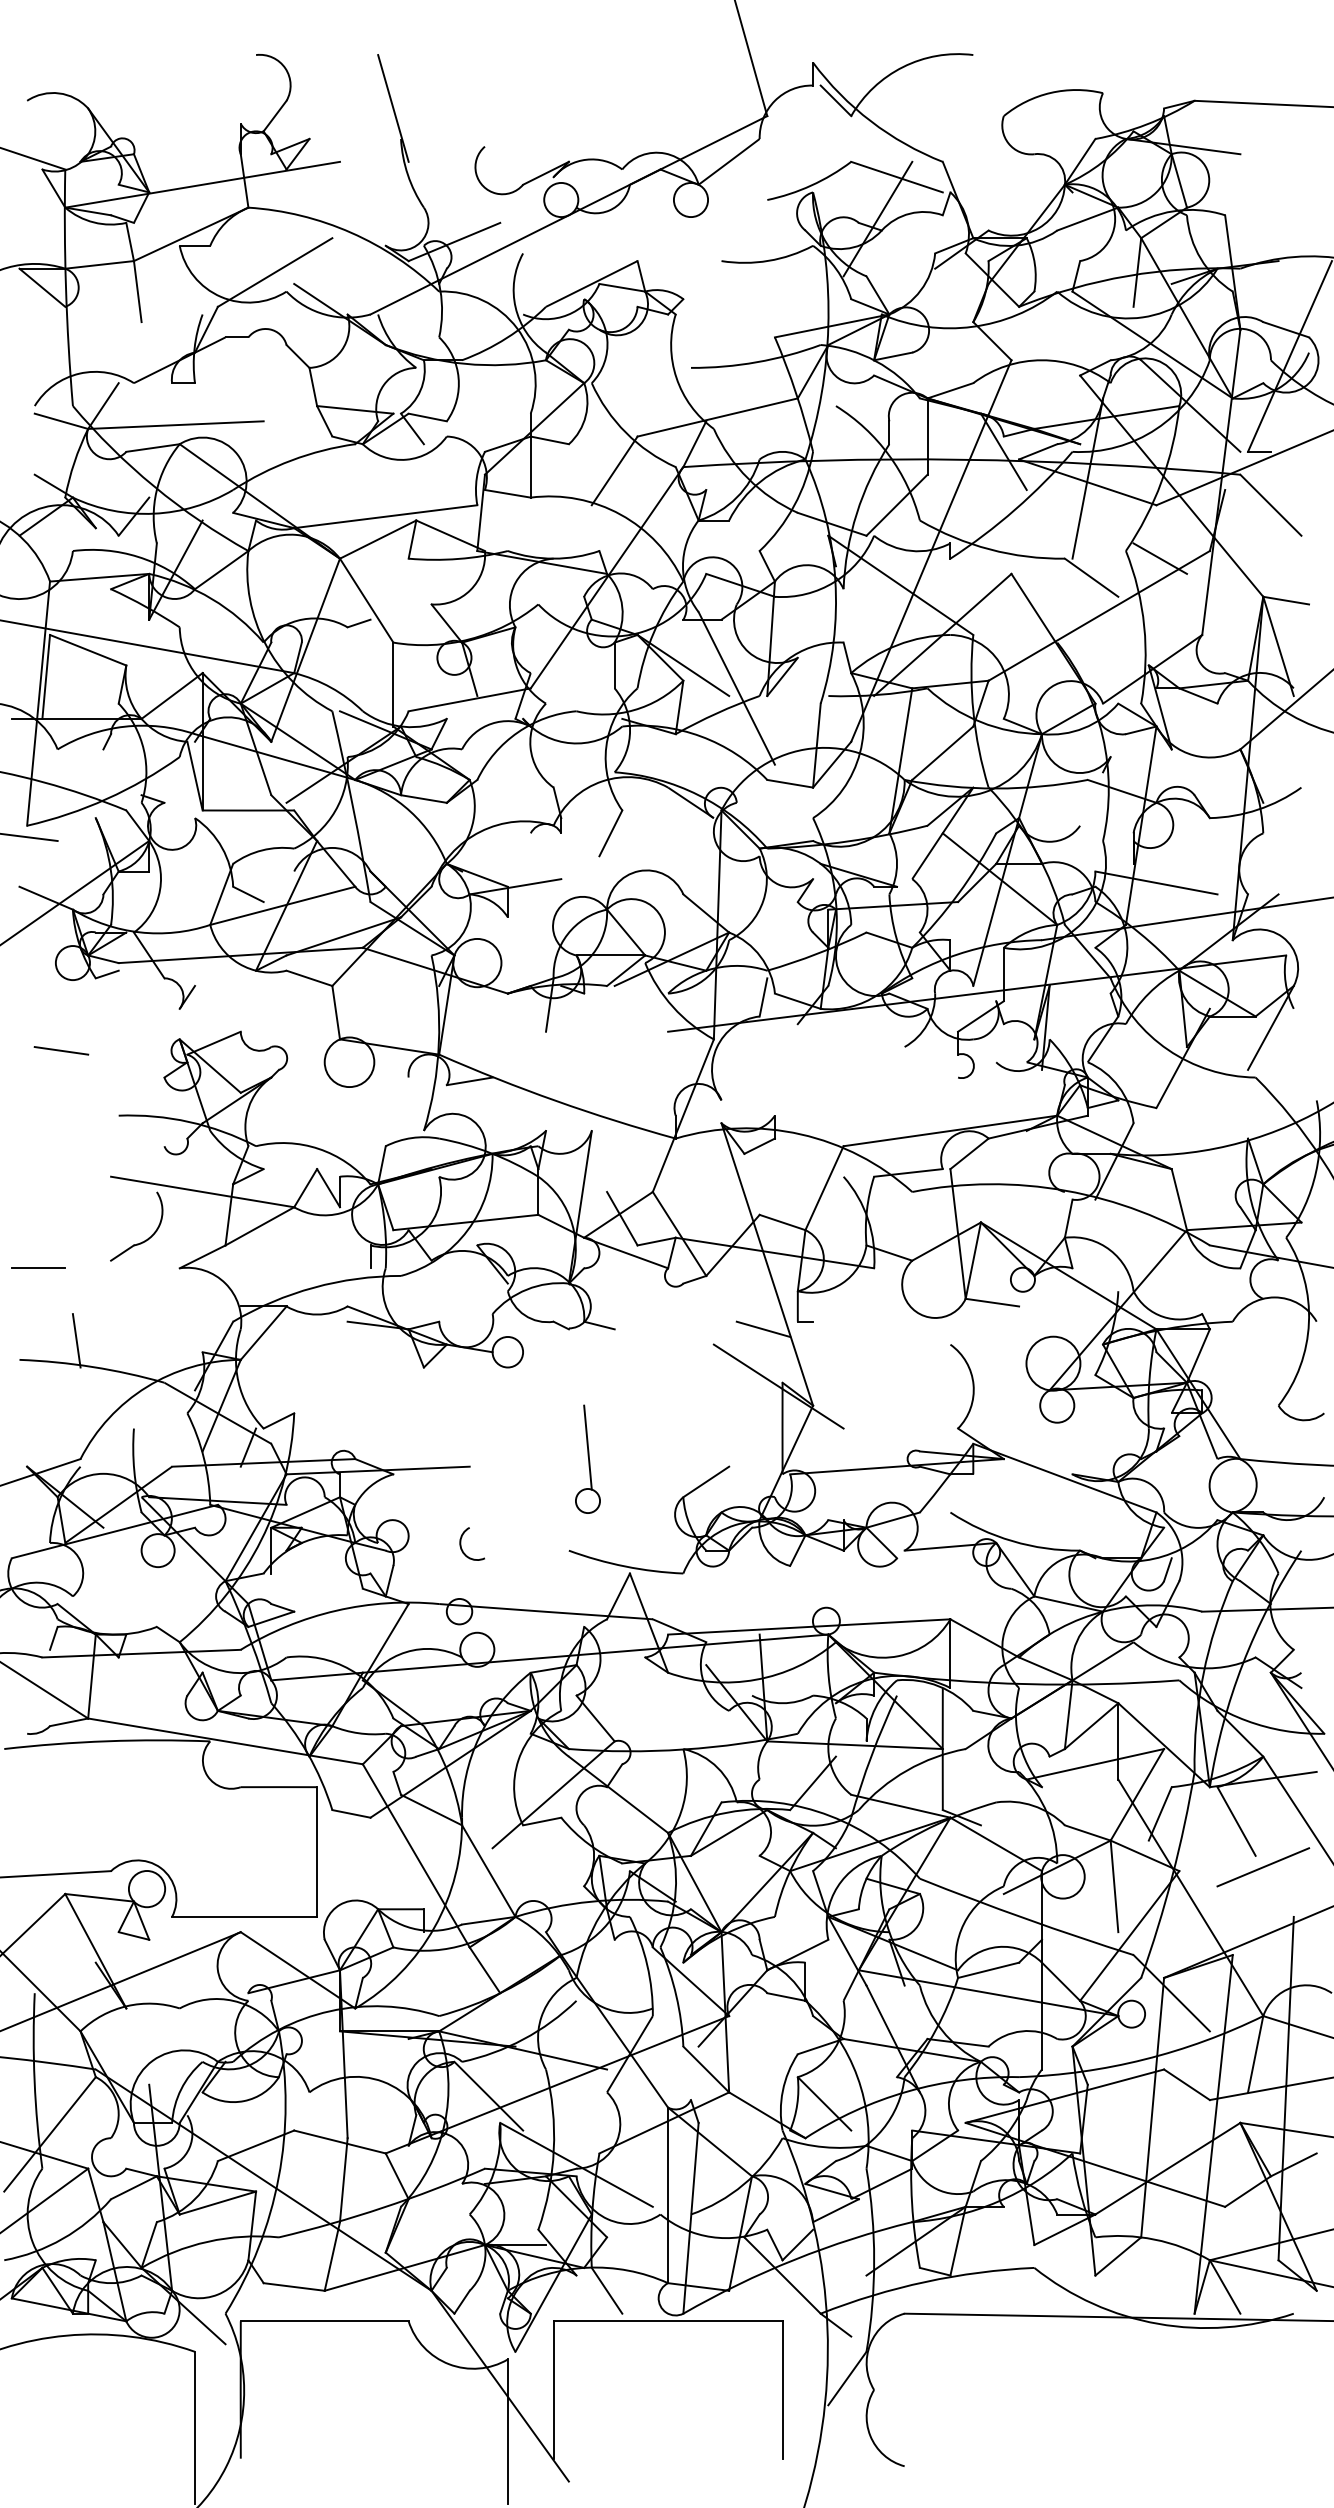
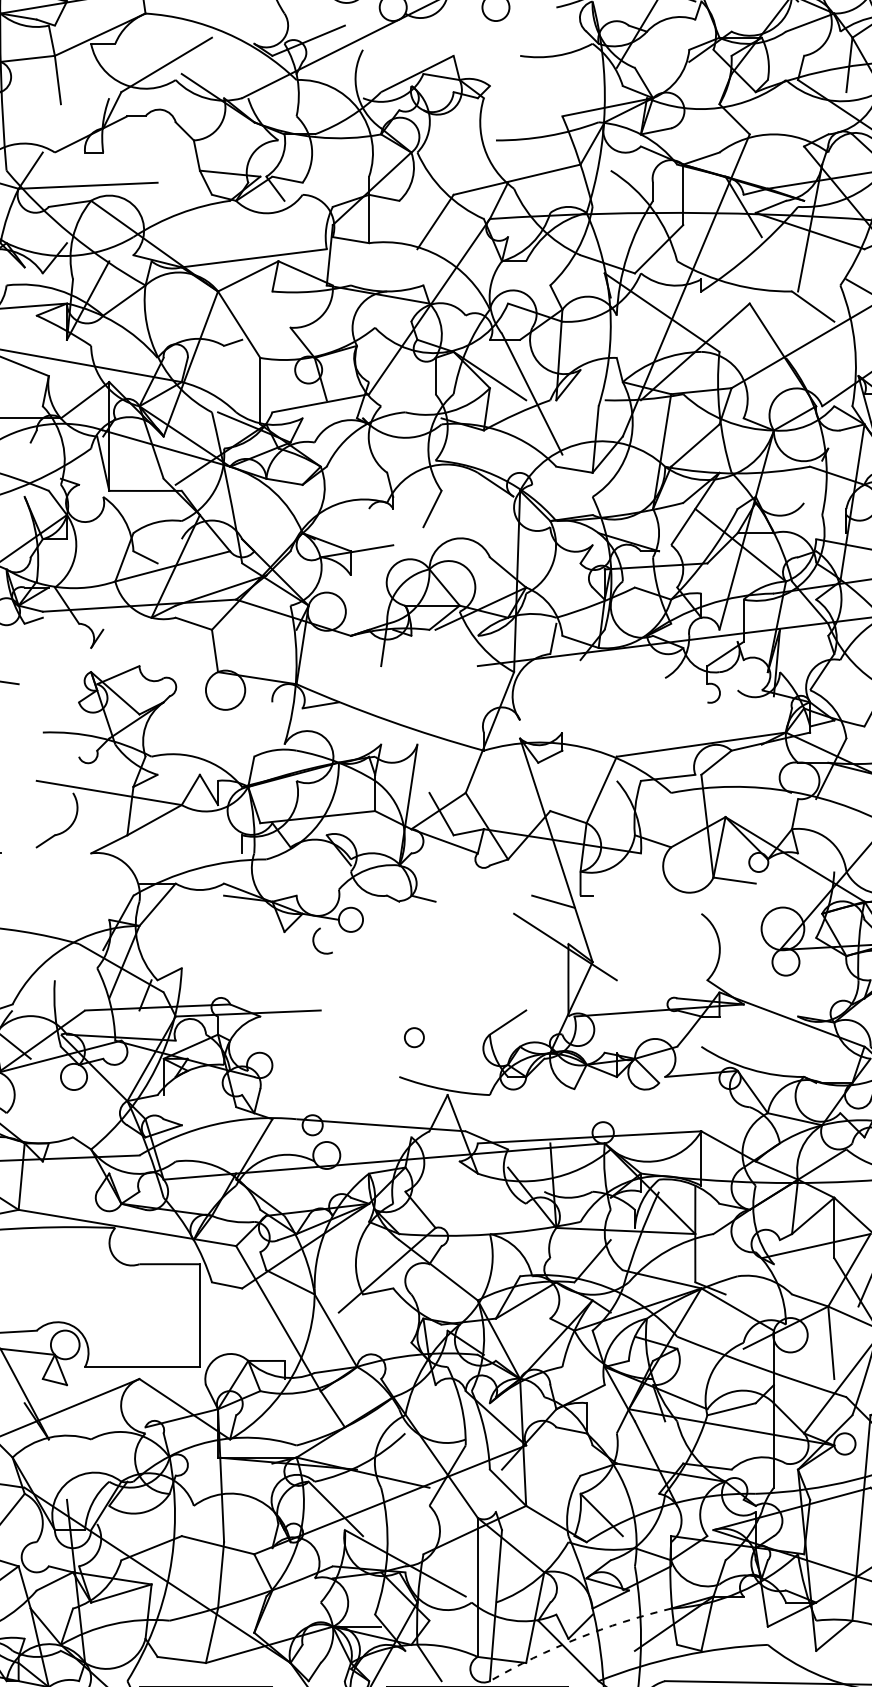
line: (76, 1340) -> (9, 910), removed
line: (587, 1447) -> (414, 995), removed
arc: (461, 1543) -> (314, 940), moved
arc: (794, 2259) -> (577, 1638), solid -> dashed

